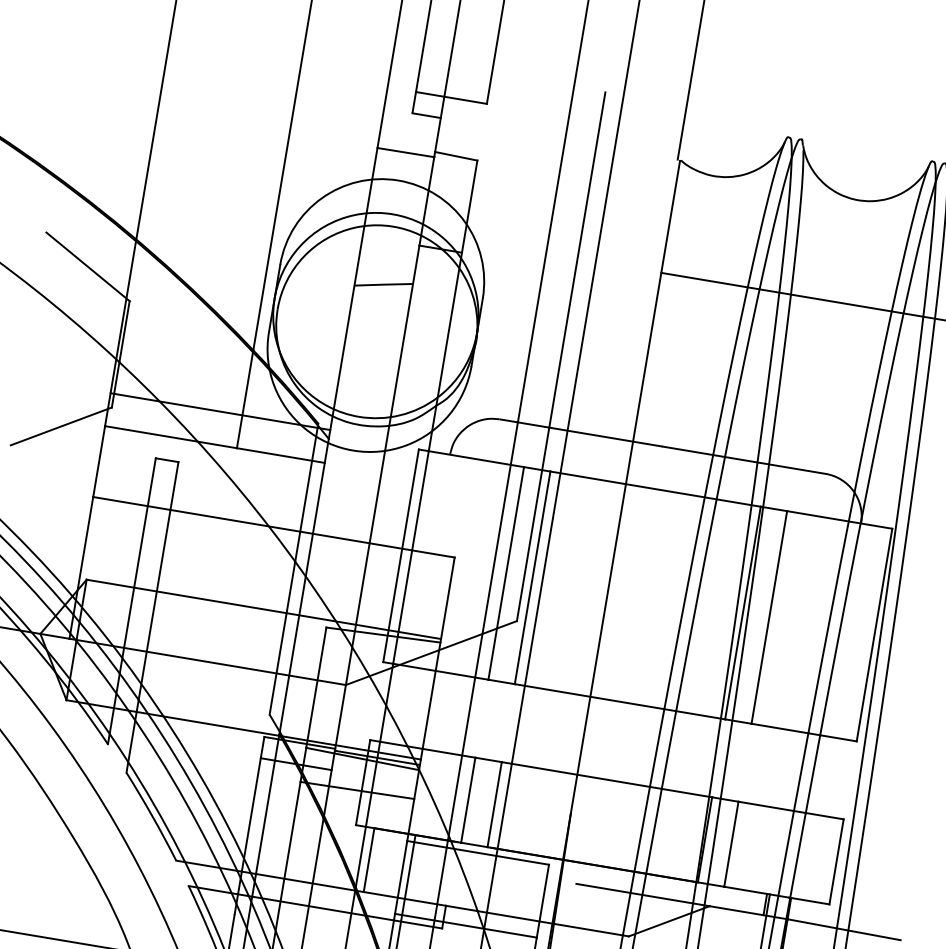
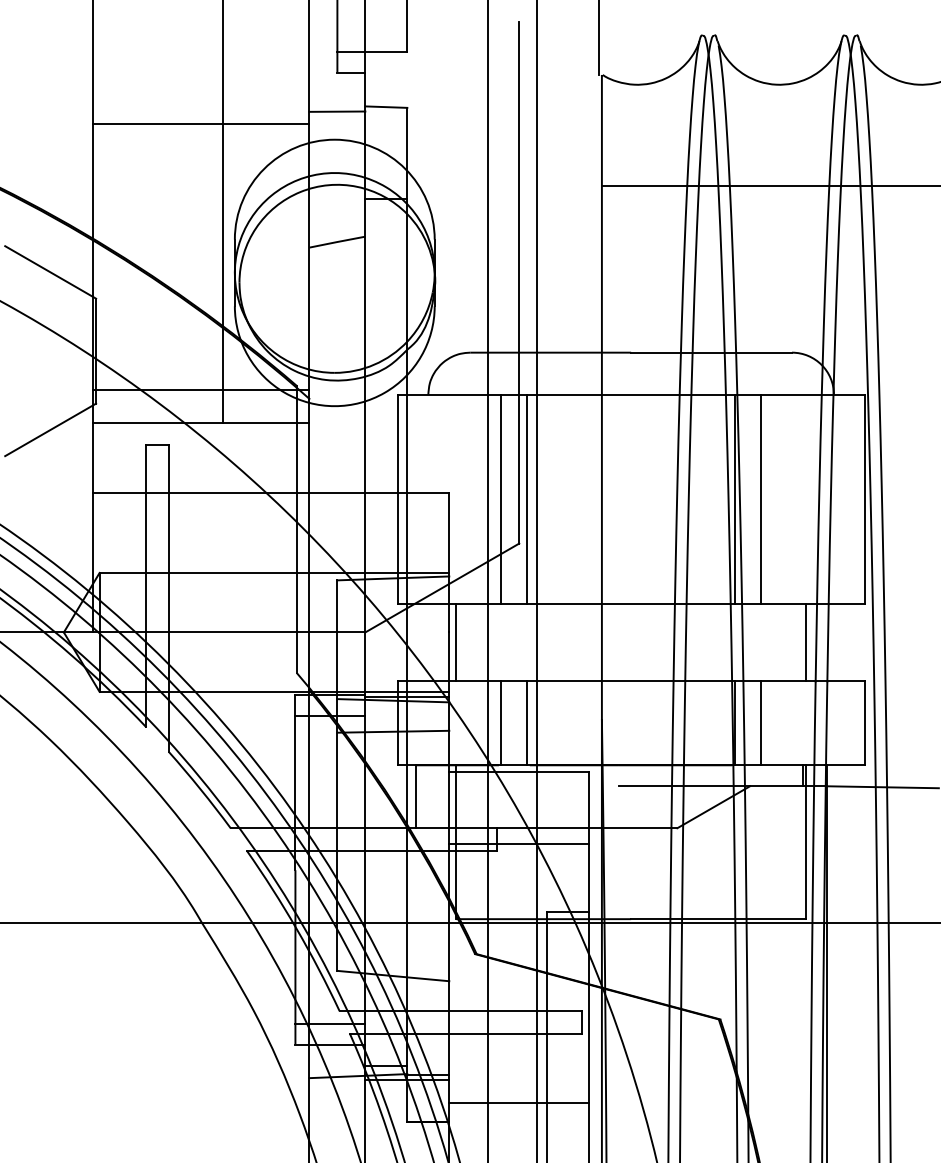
line: (264, 142) -> (200, 124), added
line: (436, 710) -> (456, 642), added
line: (790, 769) -> (805, 642), added

